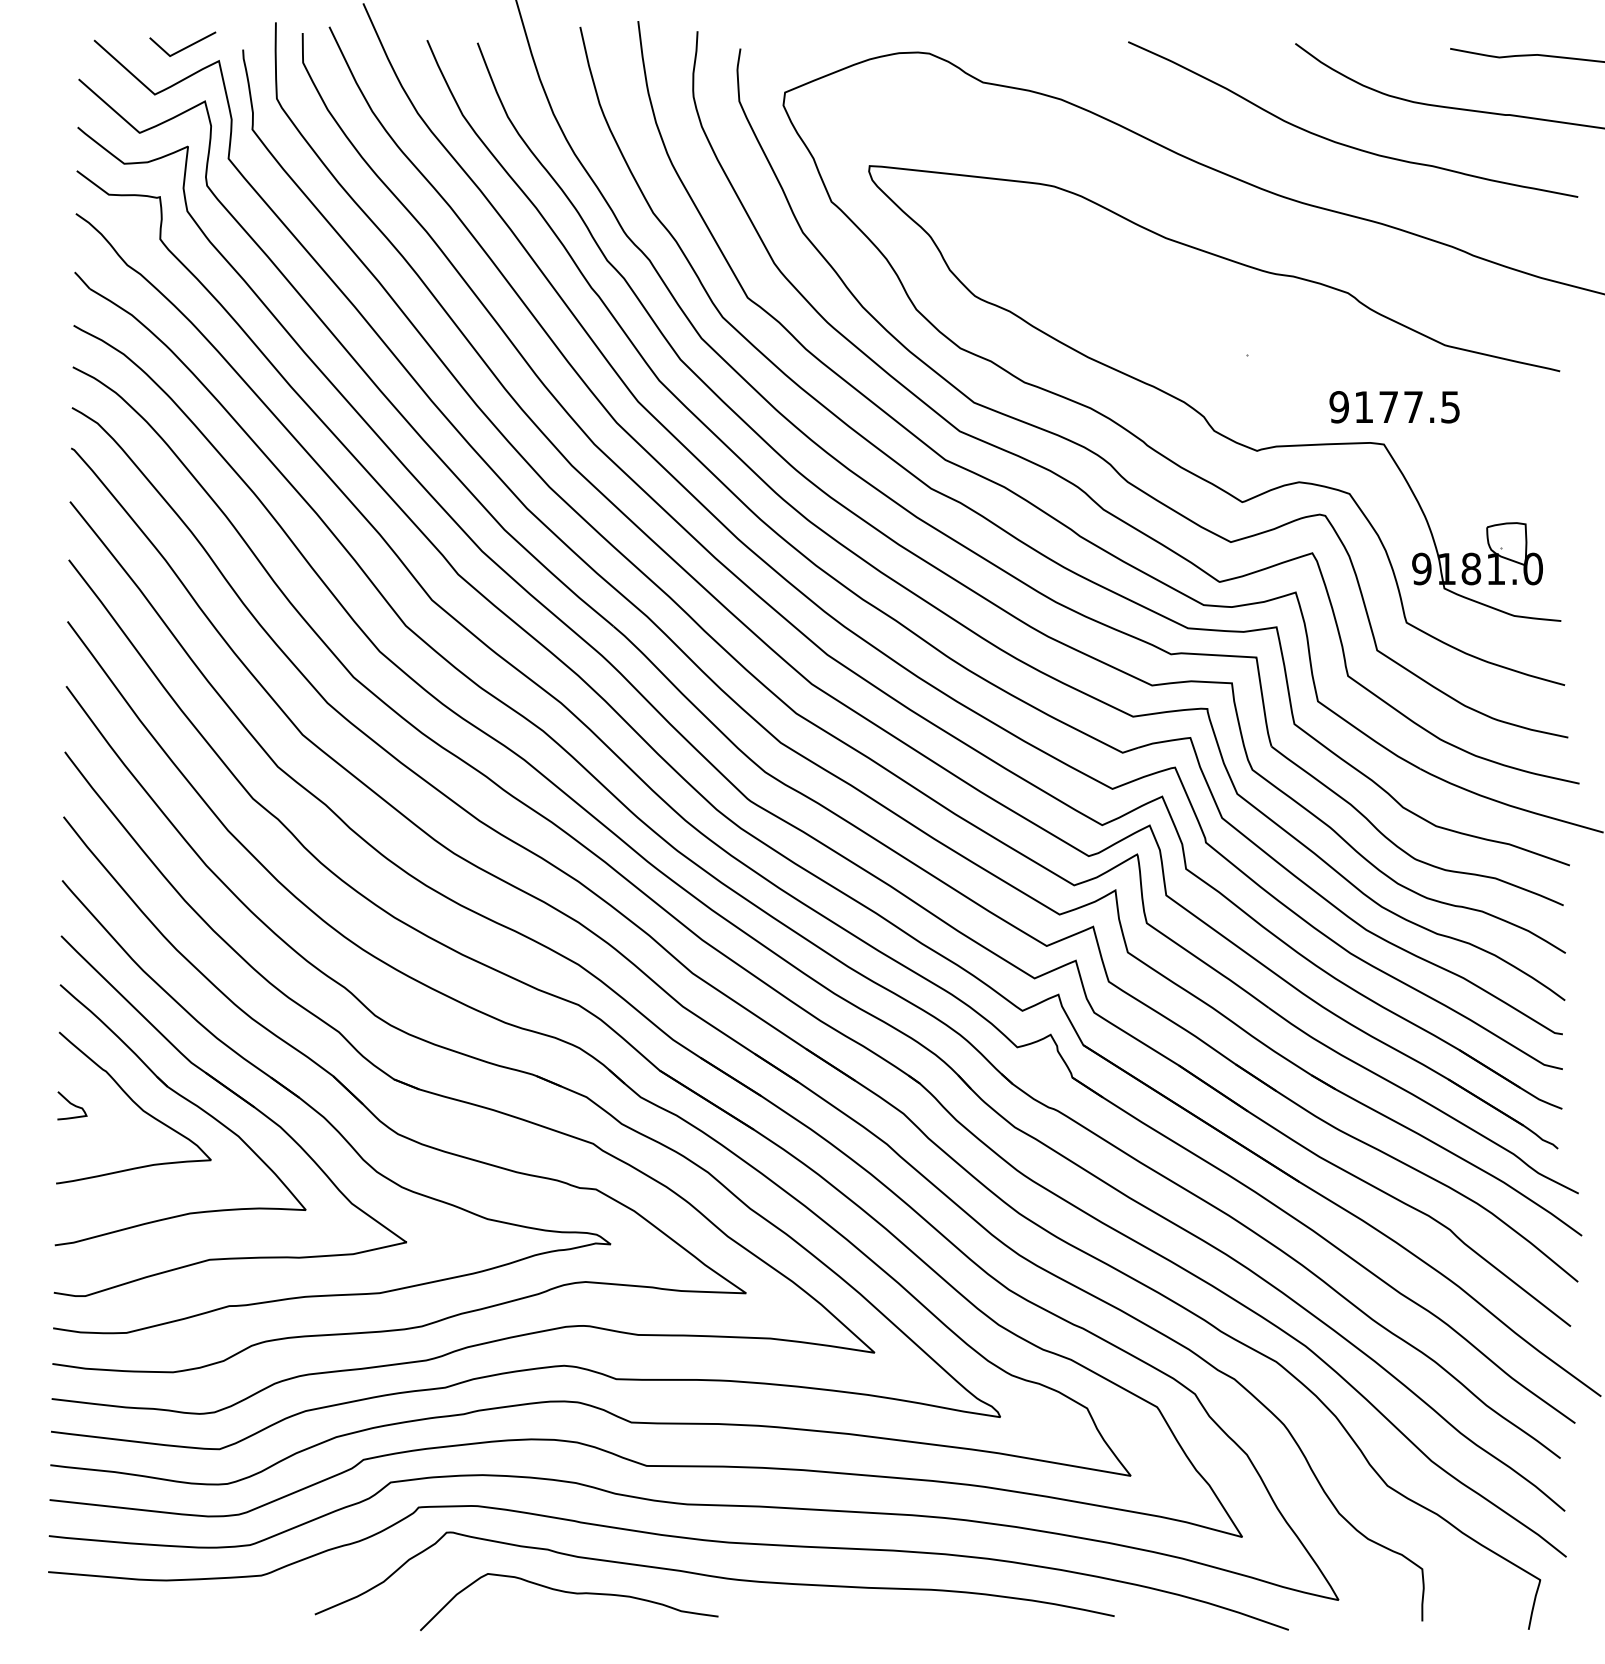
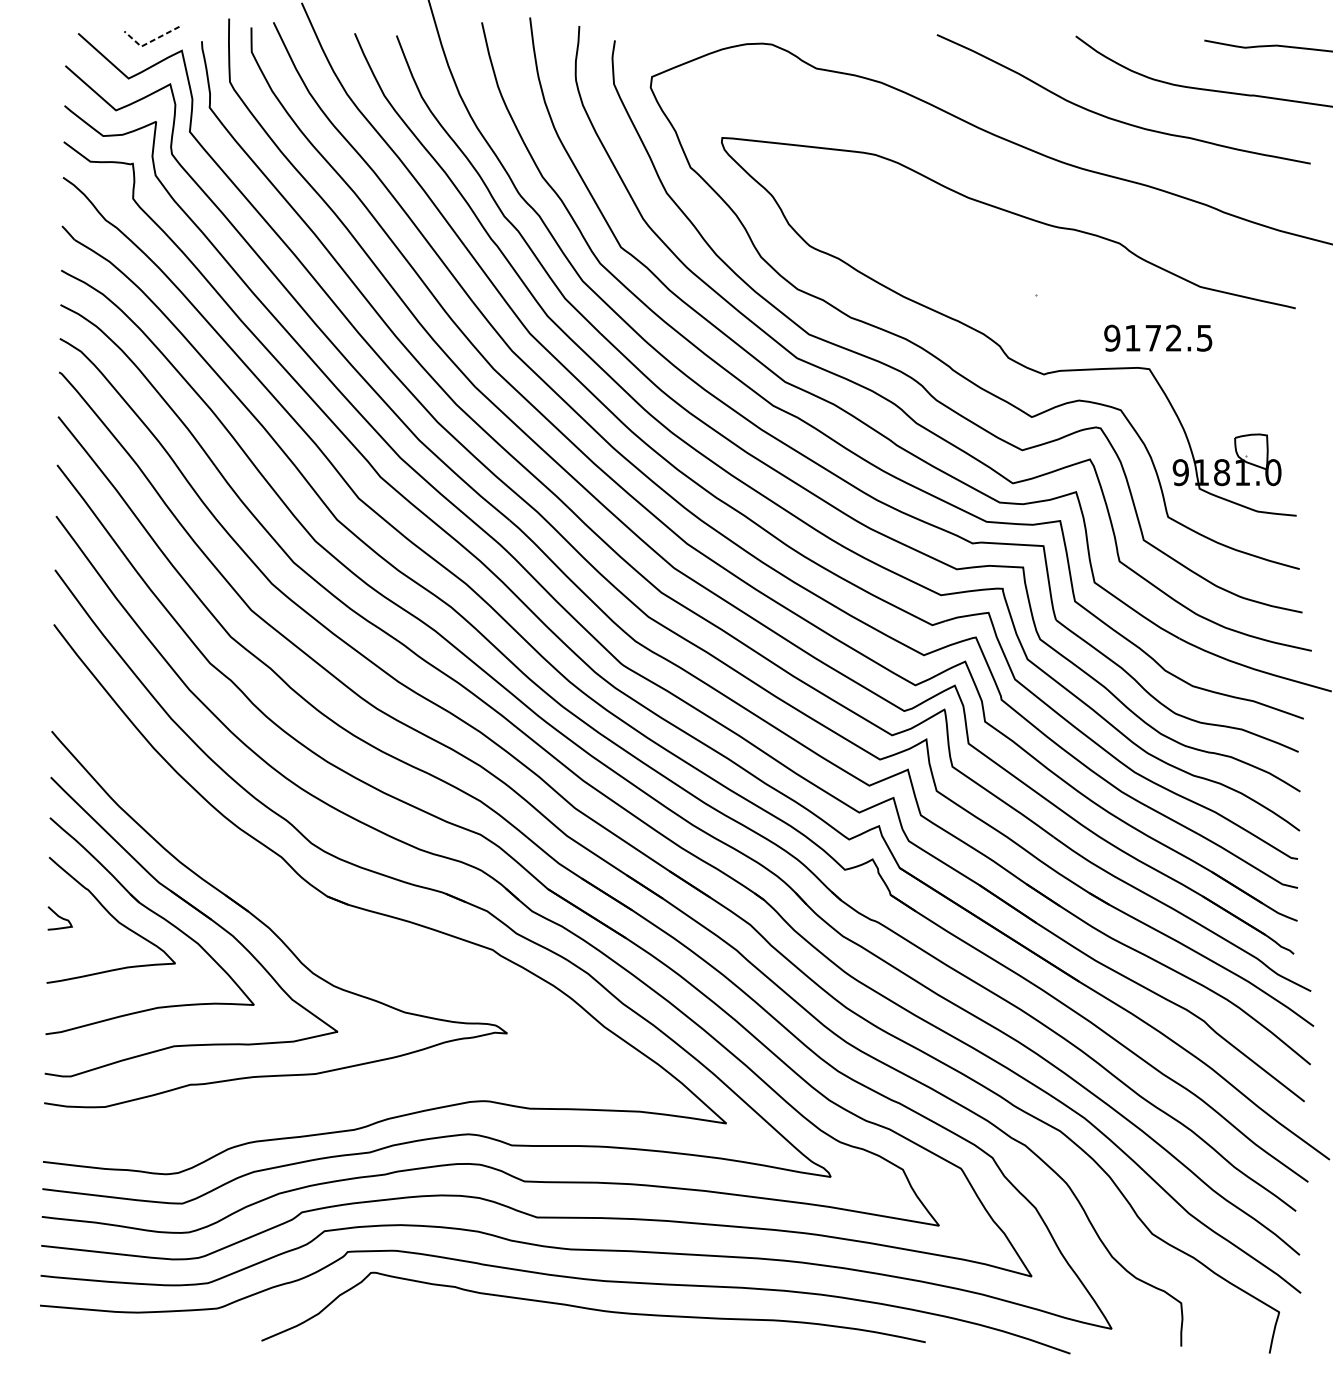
line: (179, 51) -> (149, 42), solid -> dashed
text: (1413, 406) -> (1173, 337), 9177.5 -> 9172.5
part: (376, 1116) -> (312, 927), removed
curve: (569, 1593) -> (472, 1323), removed

